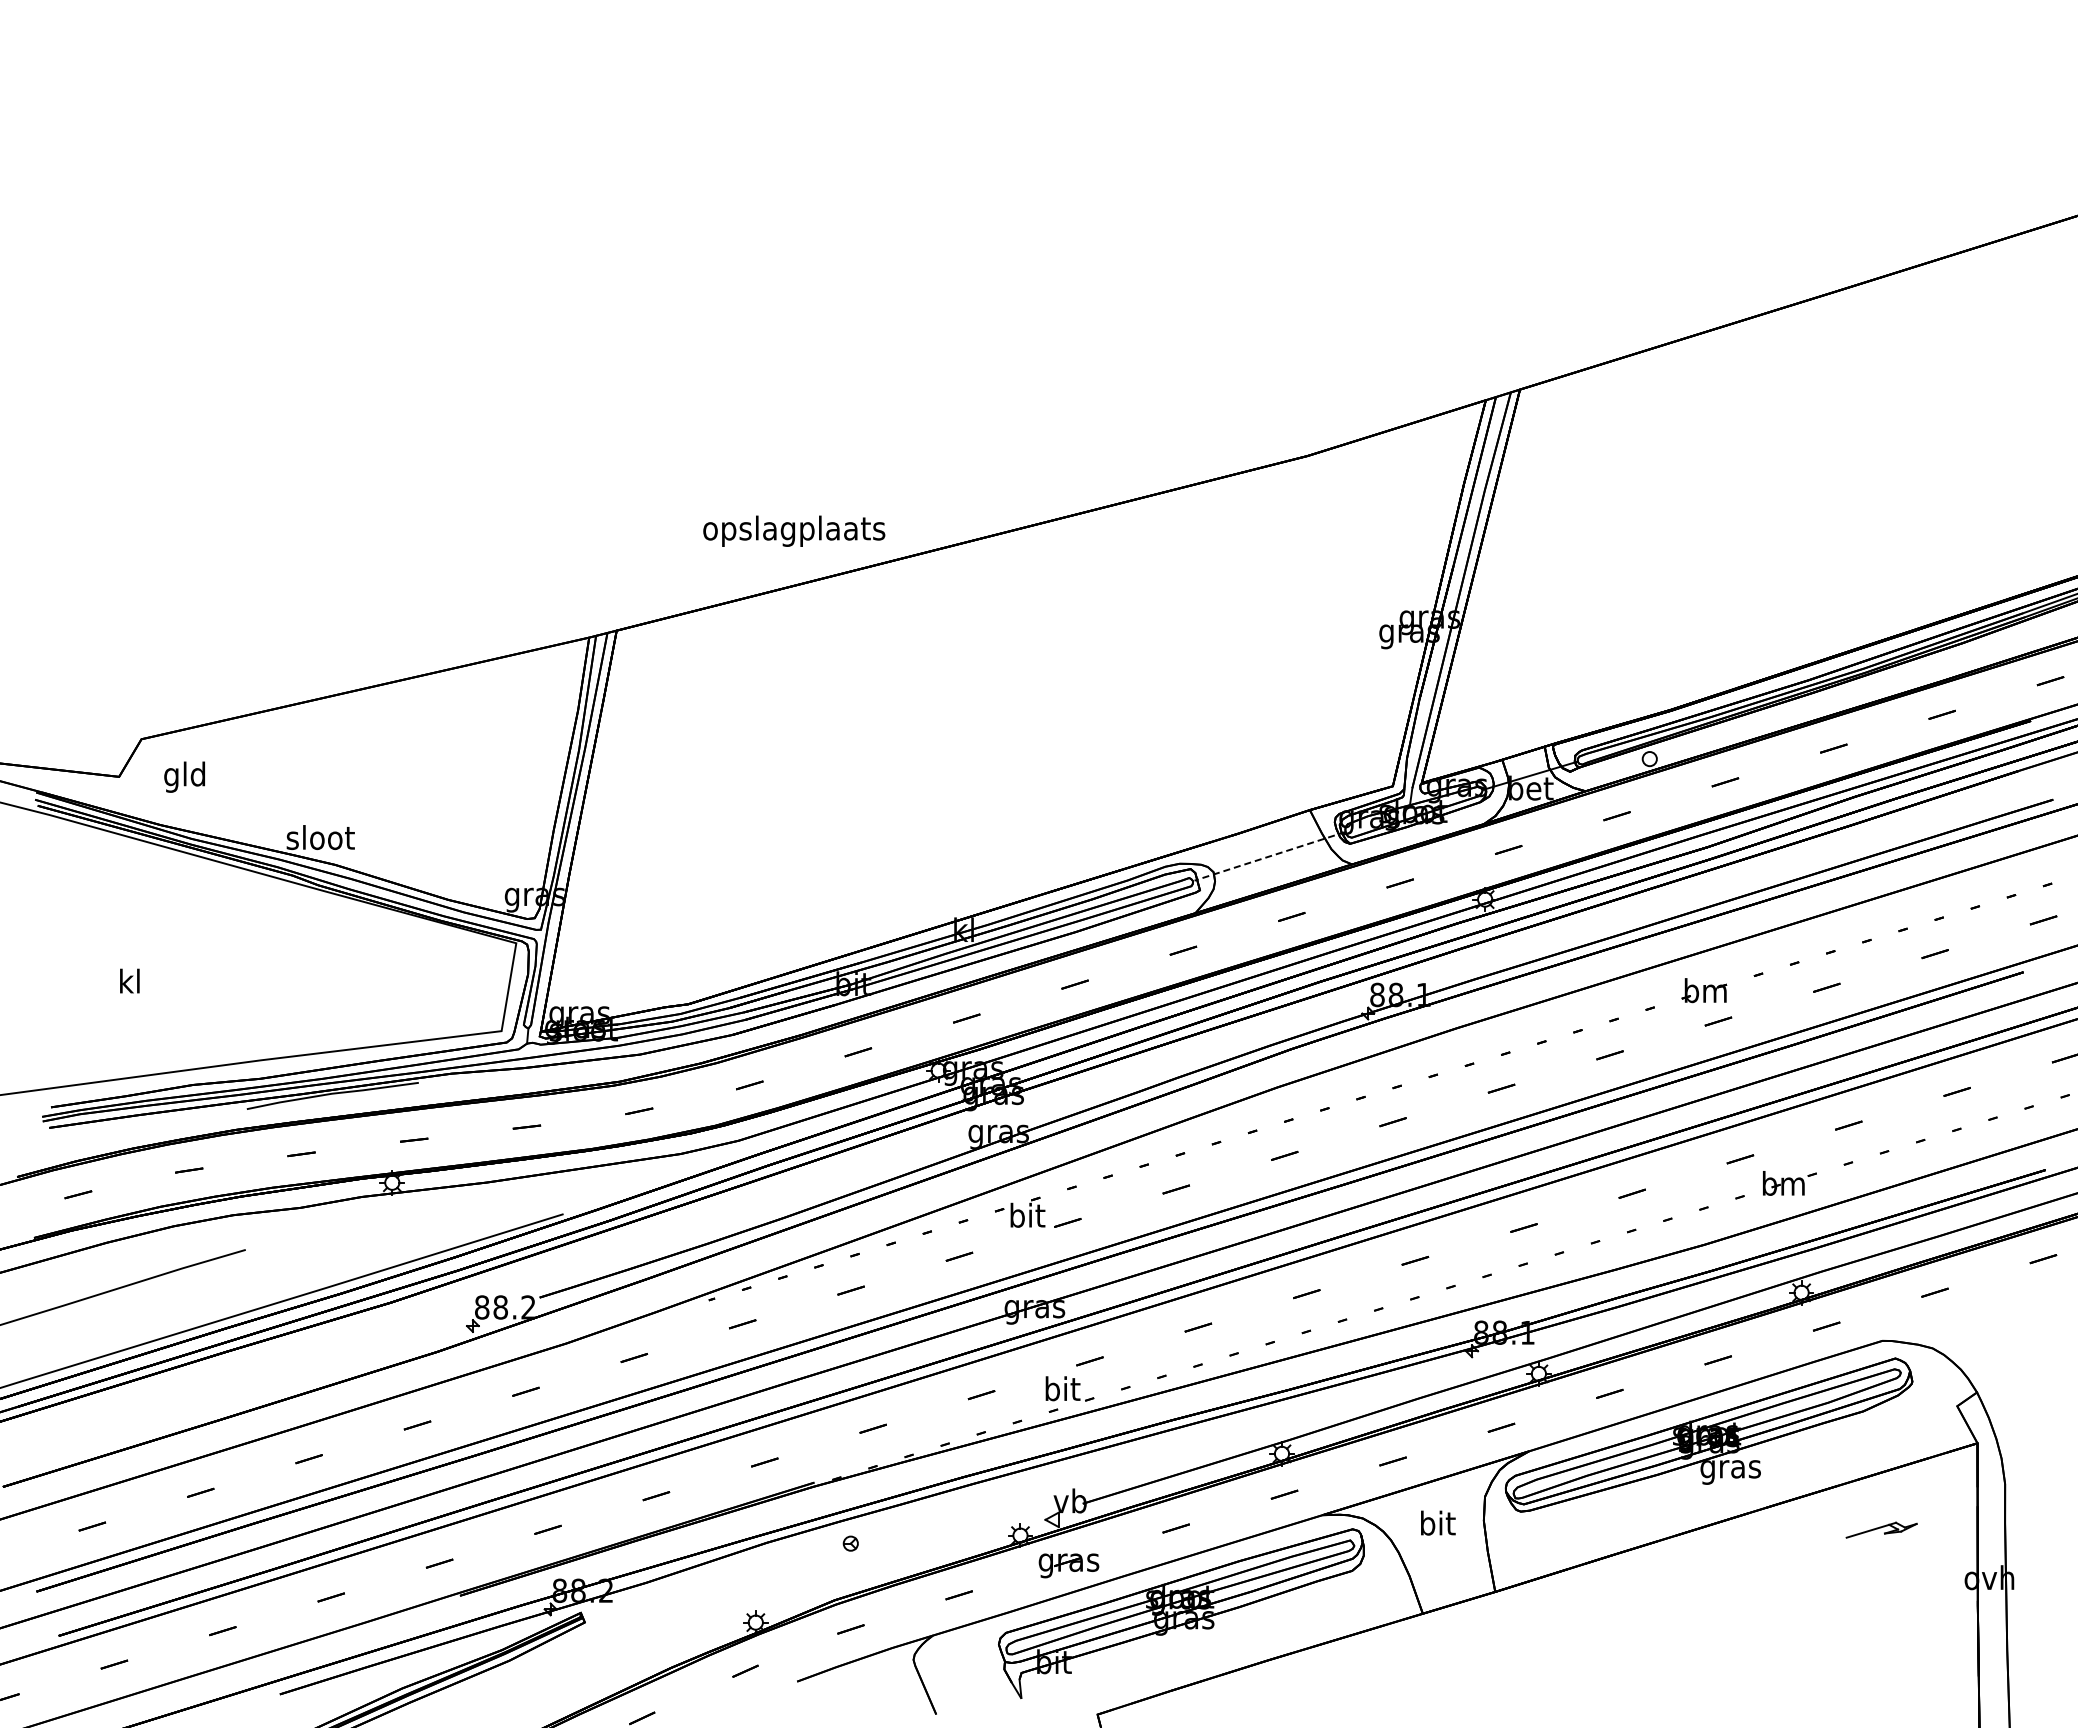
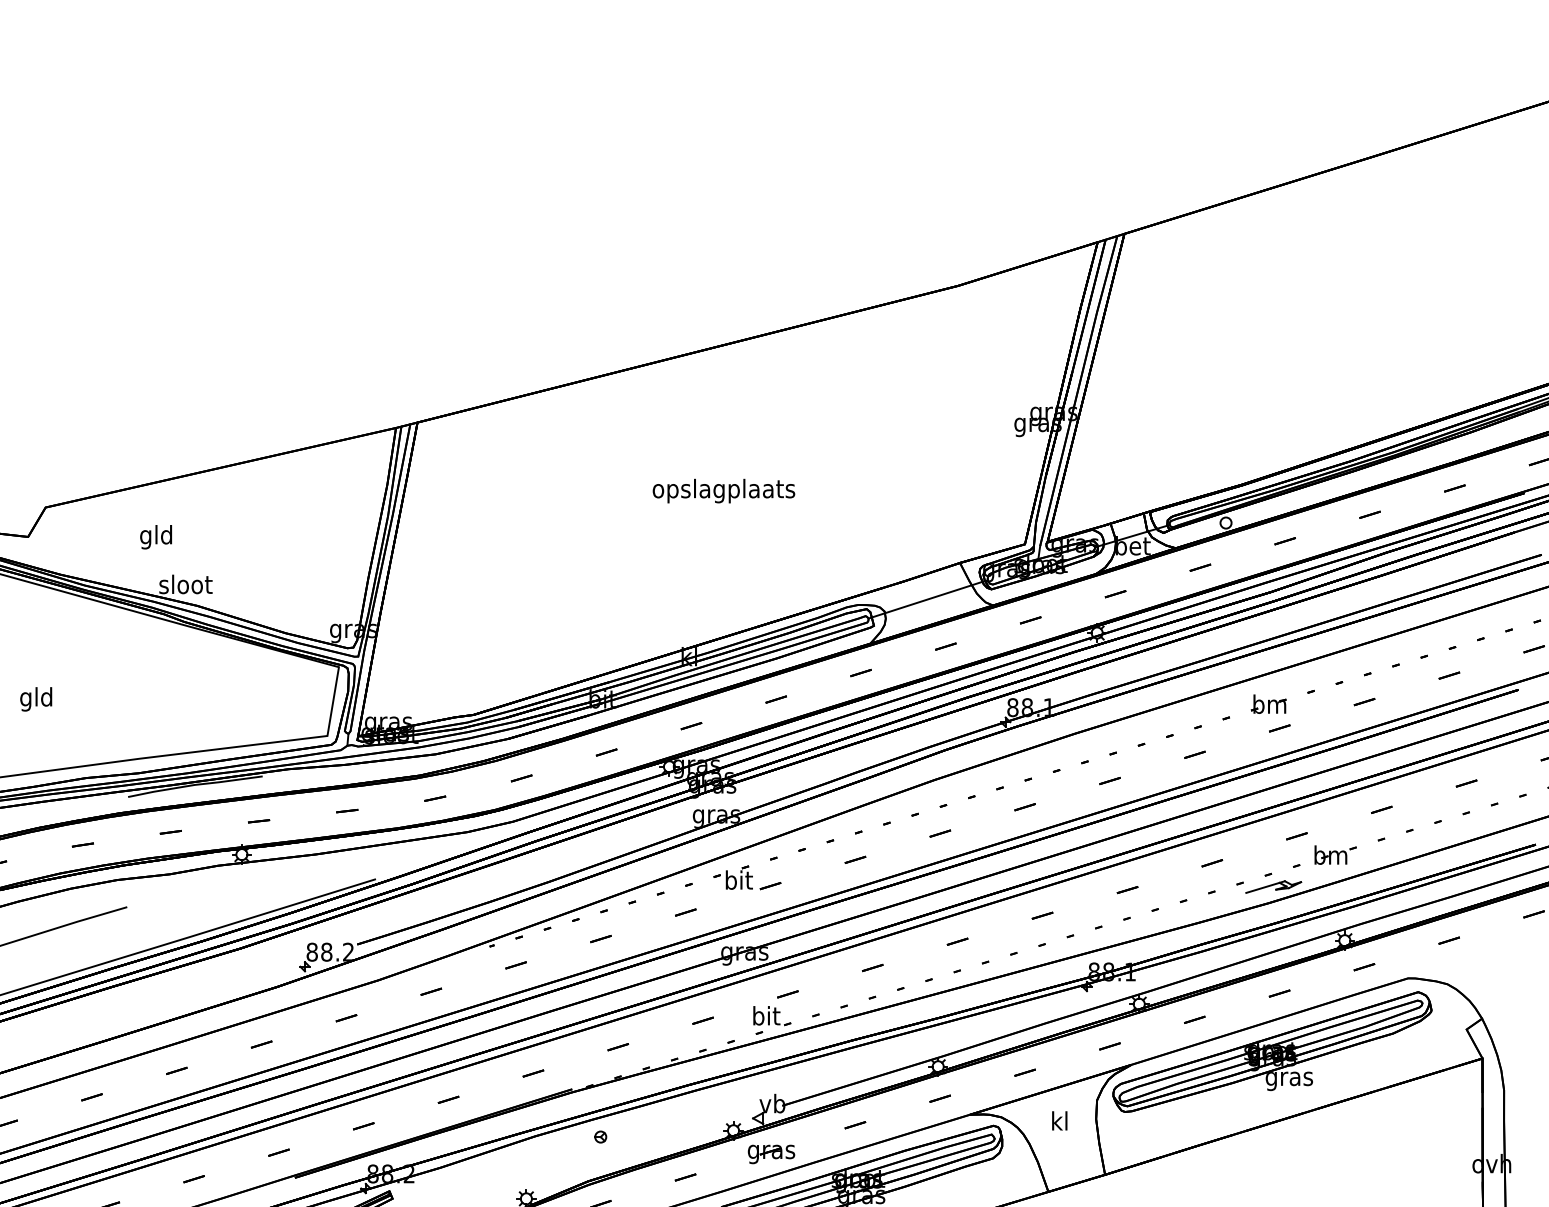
text: (794, 530) -> (724, 490), moved
text: (184, 776) -> (155, 536), moved
line: (1269, 856) -> (928, 599), dashed -> solid
text: (129, 984) -> (36, 699), kl -> gld
text: (1438, 1522) -> (1060, 1120), bit -> kl
part: (1881, 1529) -> (1273, 886), moved

